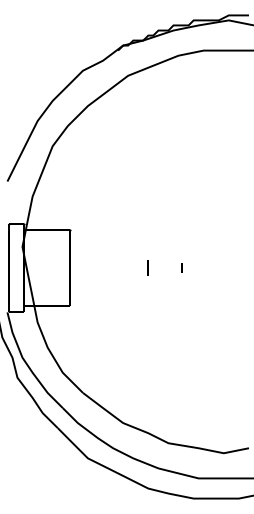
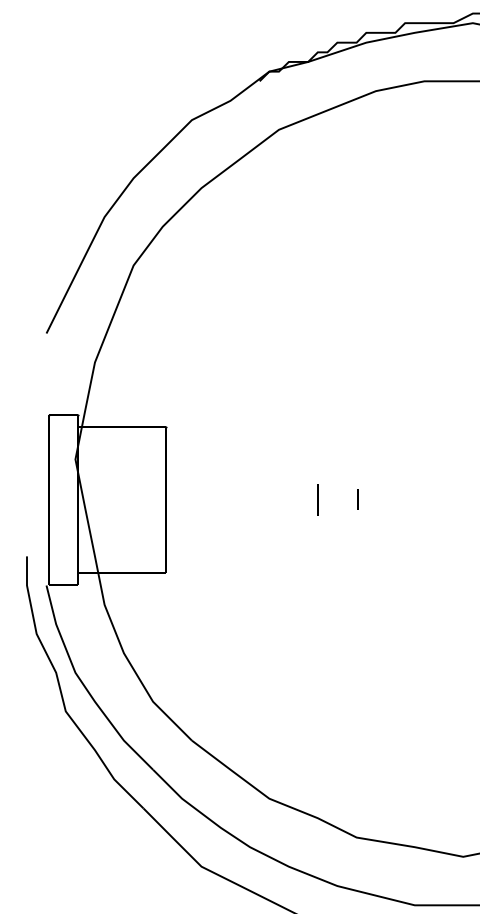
part: (181, 267) -> (356, 499), moved

